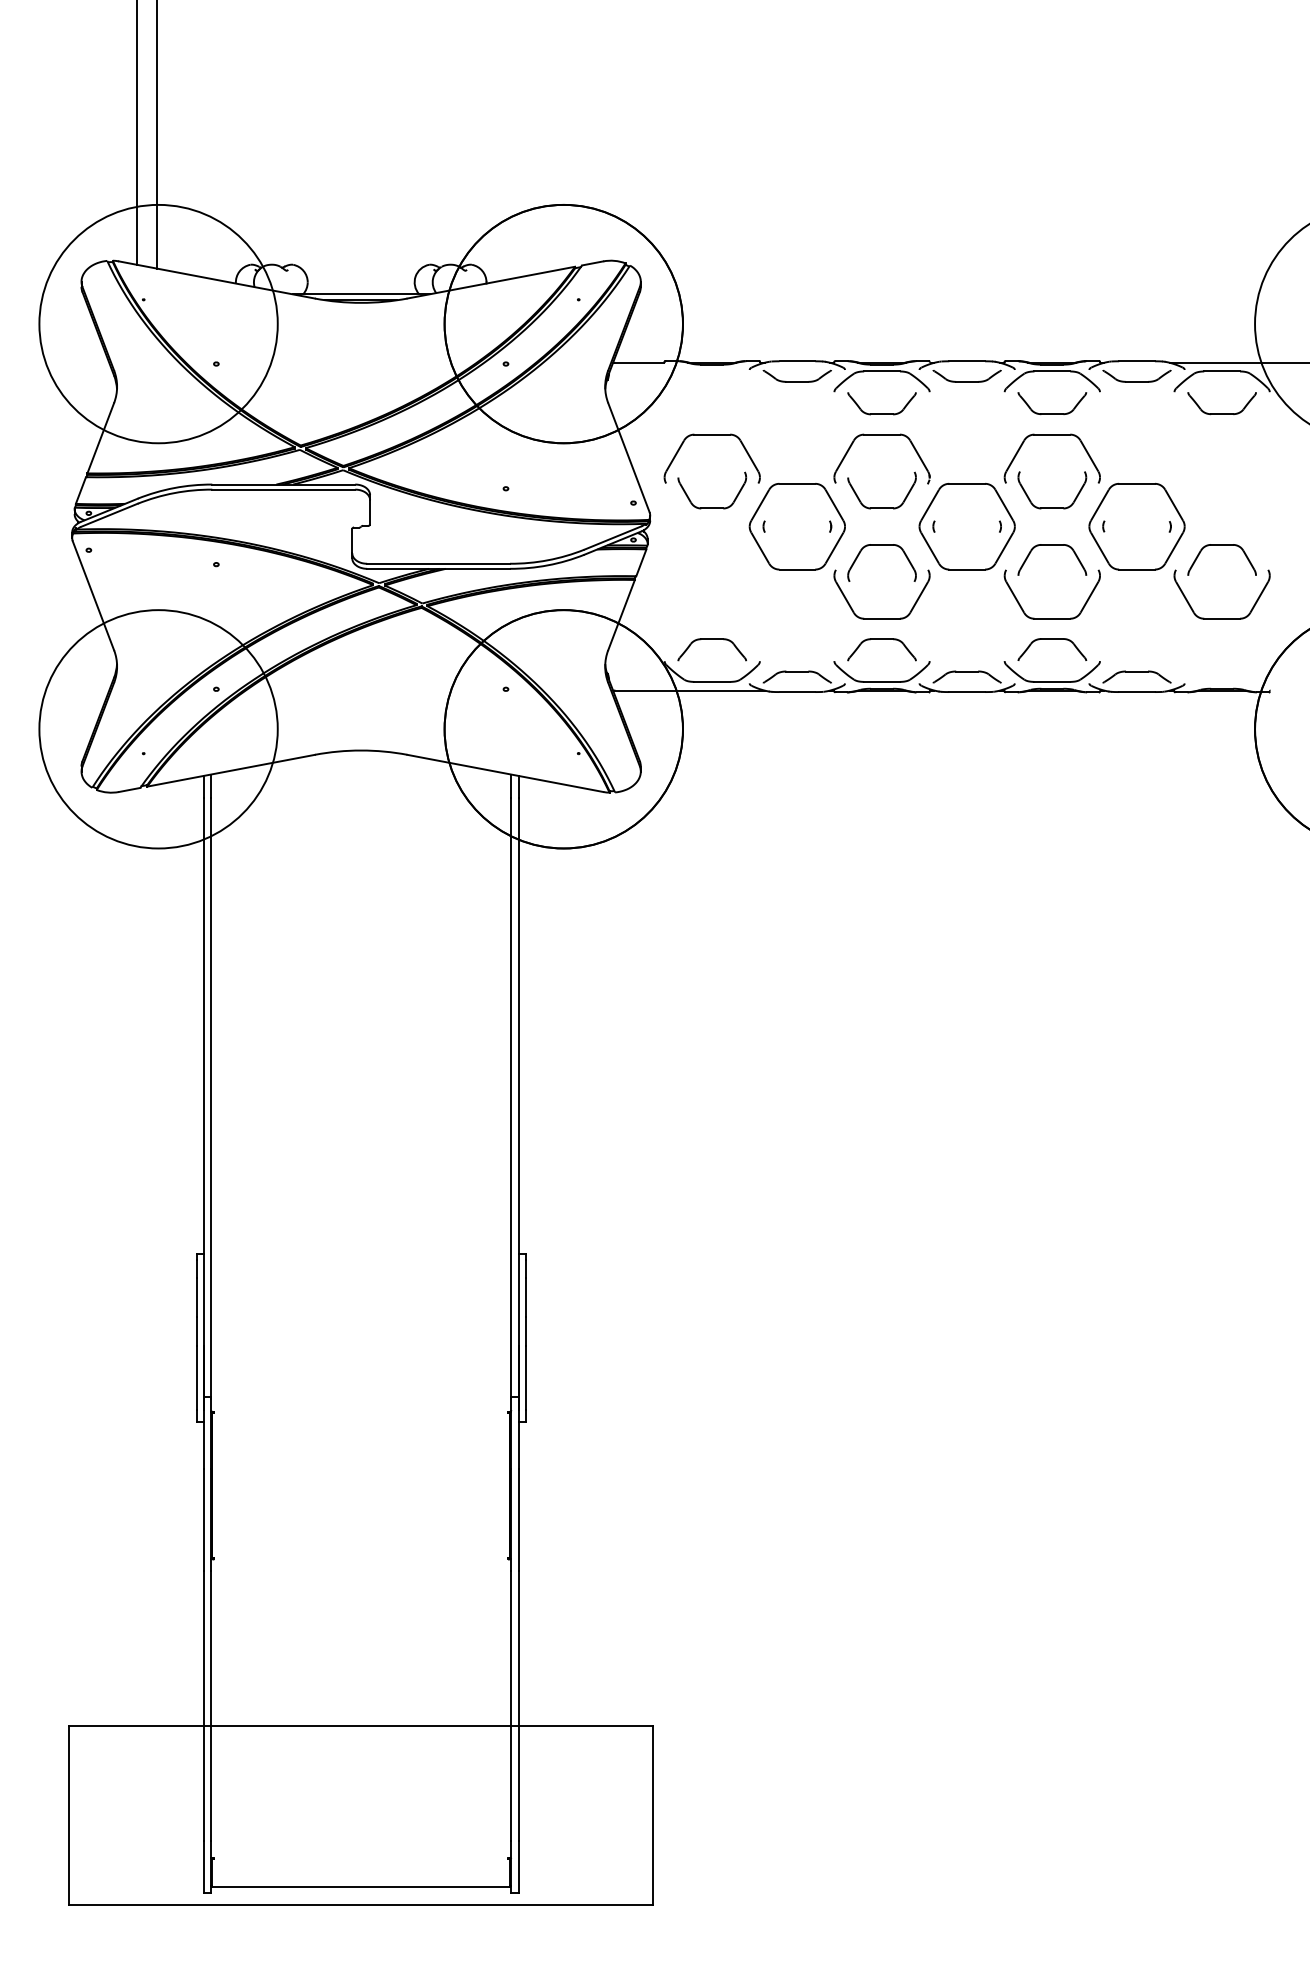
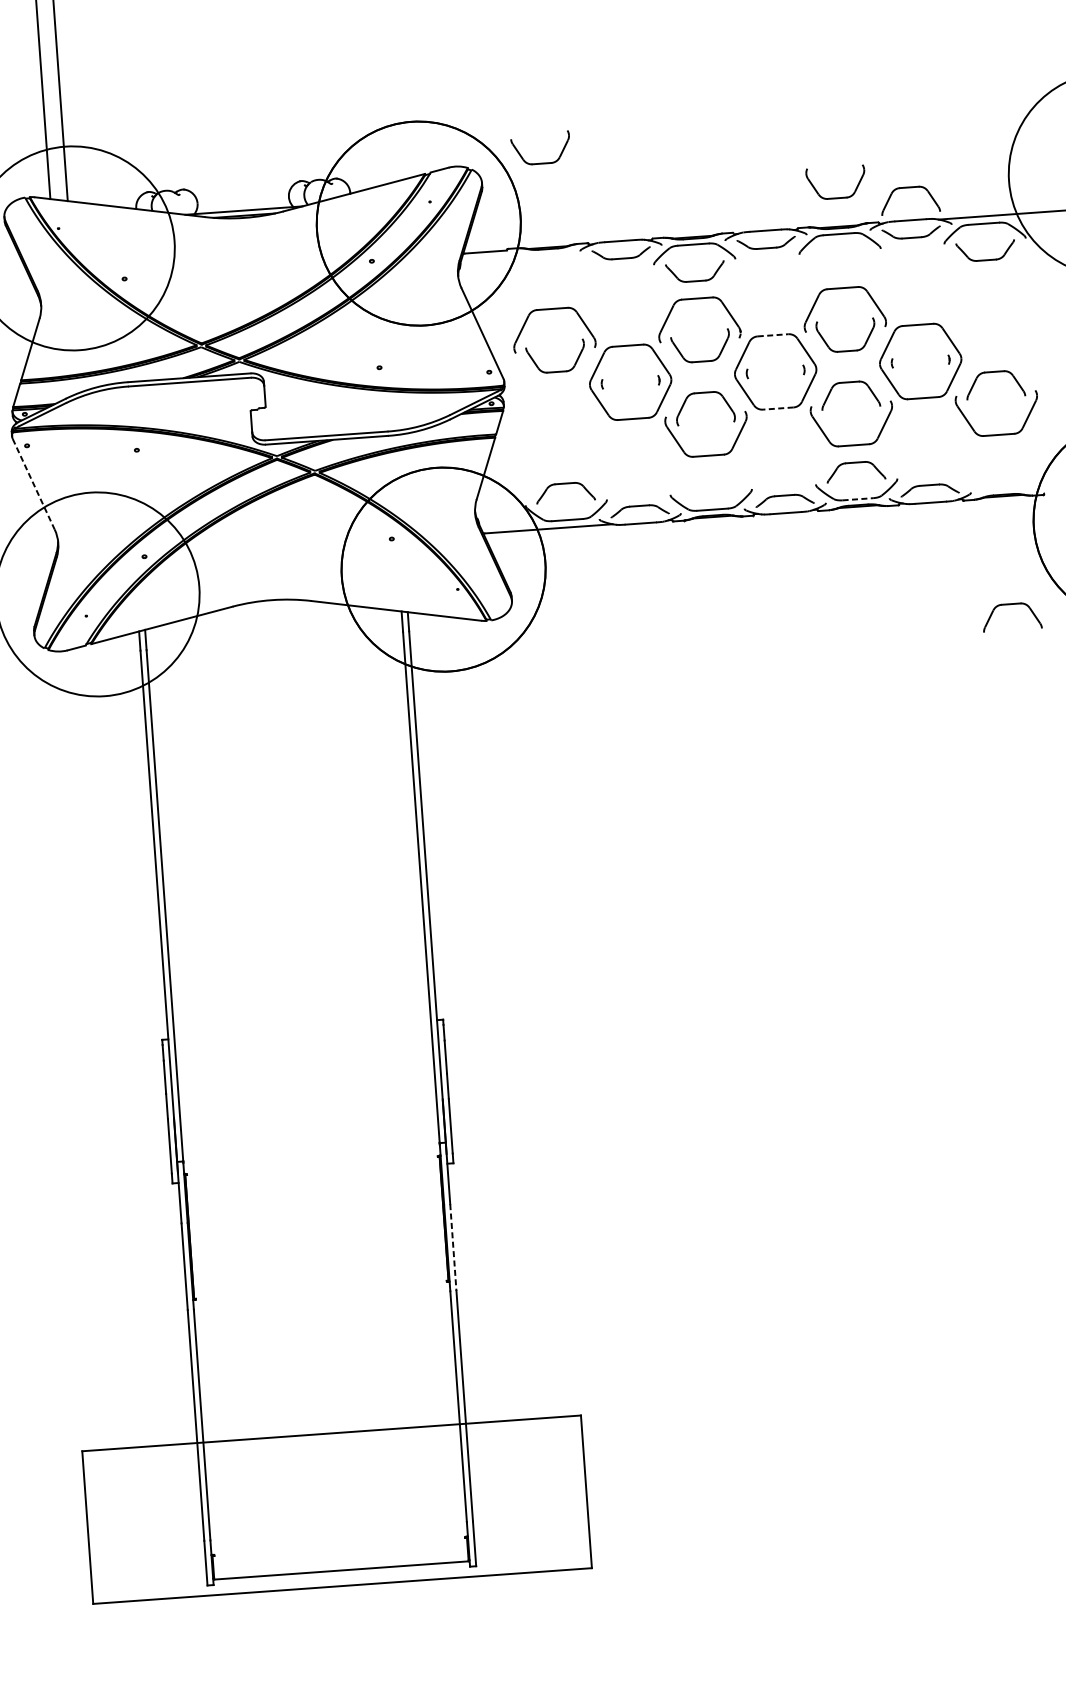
part: (712, 263) -> (542, 162), added
part: (1138, 323) -> (909, 187), added
part: (1053, 328) -> (837, 197), added
part: (1052, 413) -> (841, 270), removed
line: (967, 483) -> (773, 335), solid -> dashed
line: (967, 569) -> (778, 408), solid -> dashed
line: (93, 596) -> (33, 485), solid -> dashed
part: (881, 639) -> (709, 473), removed
line: (1052, 681) -> (857, 498), solid -> dashed
part: (1221, 817) -> (1010, 604), added
line: (518, 1519) -> (453, 1247), solid -> dashed

